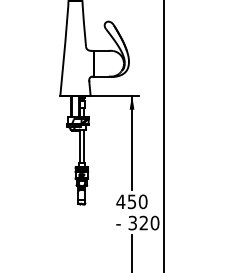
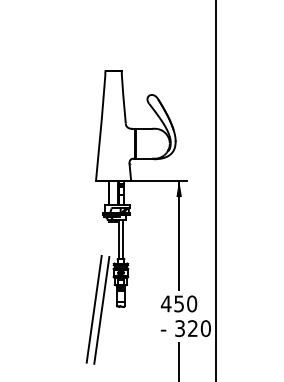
line: (58, 205) -> (93, 308), added
line: (65, 207) -> (101, 310), added

